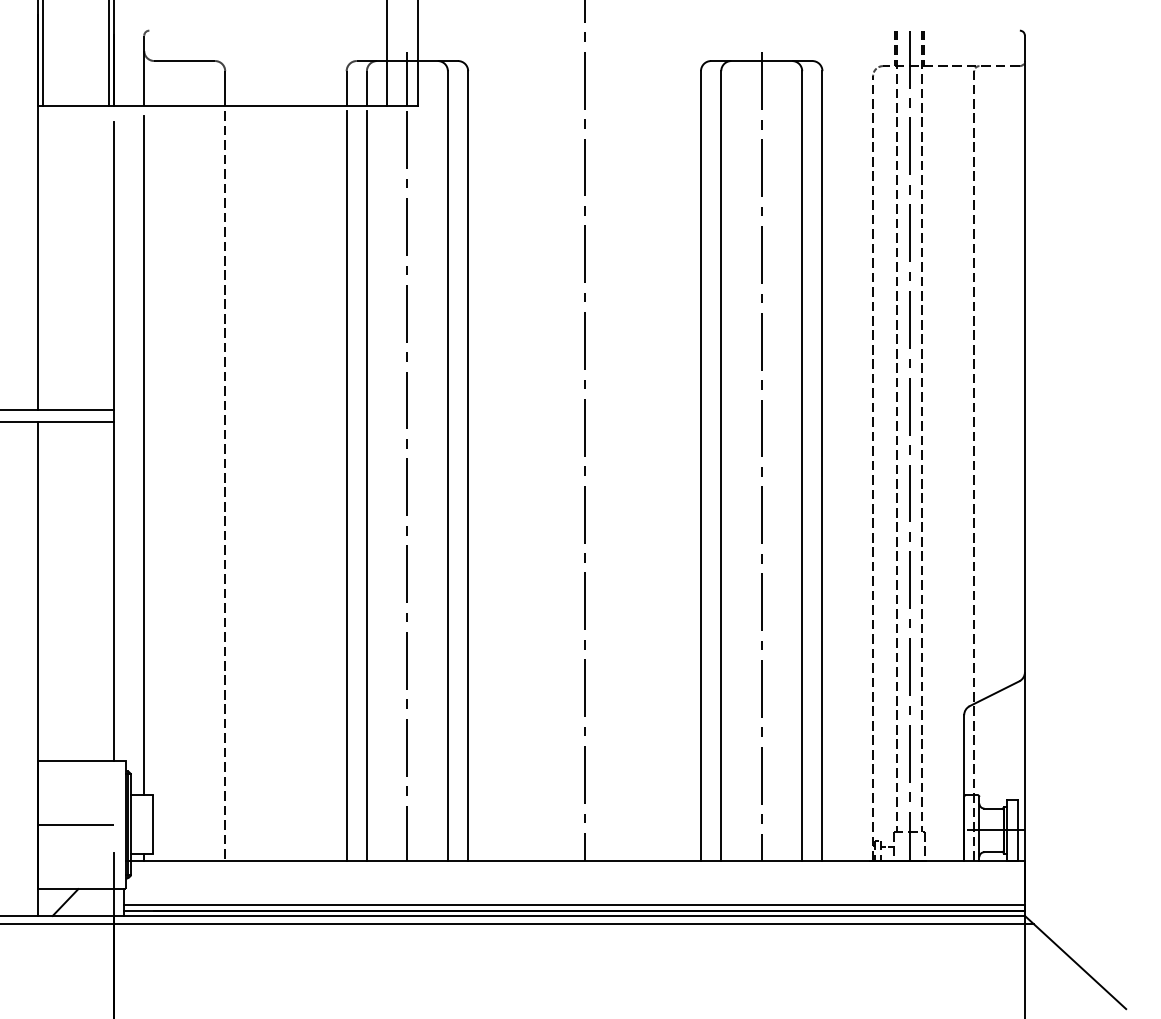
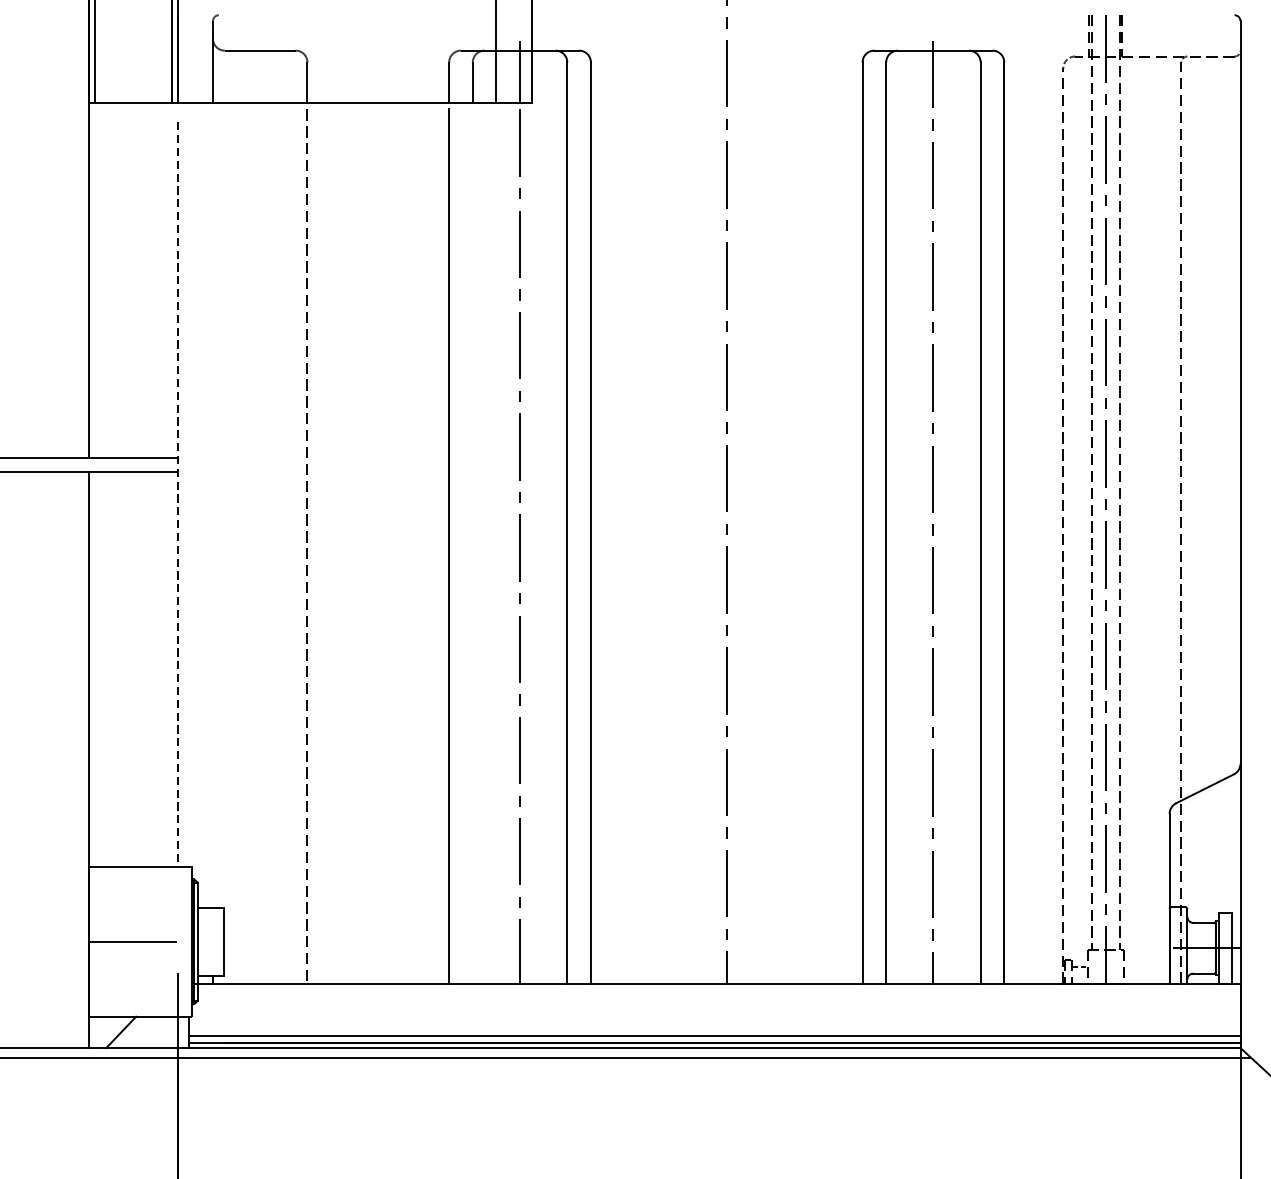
line: (113, 441) -> (177, 494), solid -> dashed
line: (144, 455) -> (213, 510), removed
line: (366, 485) -> (472, 545), removed

